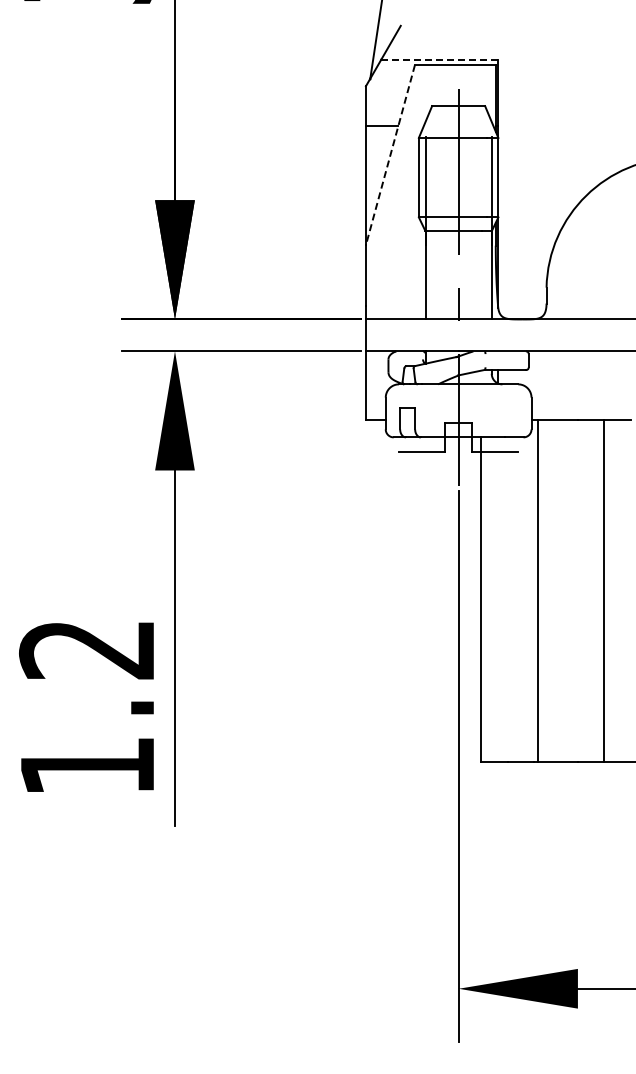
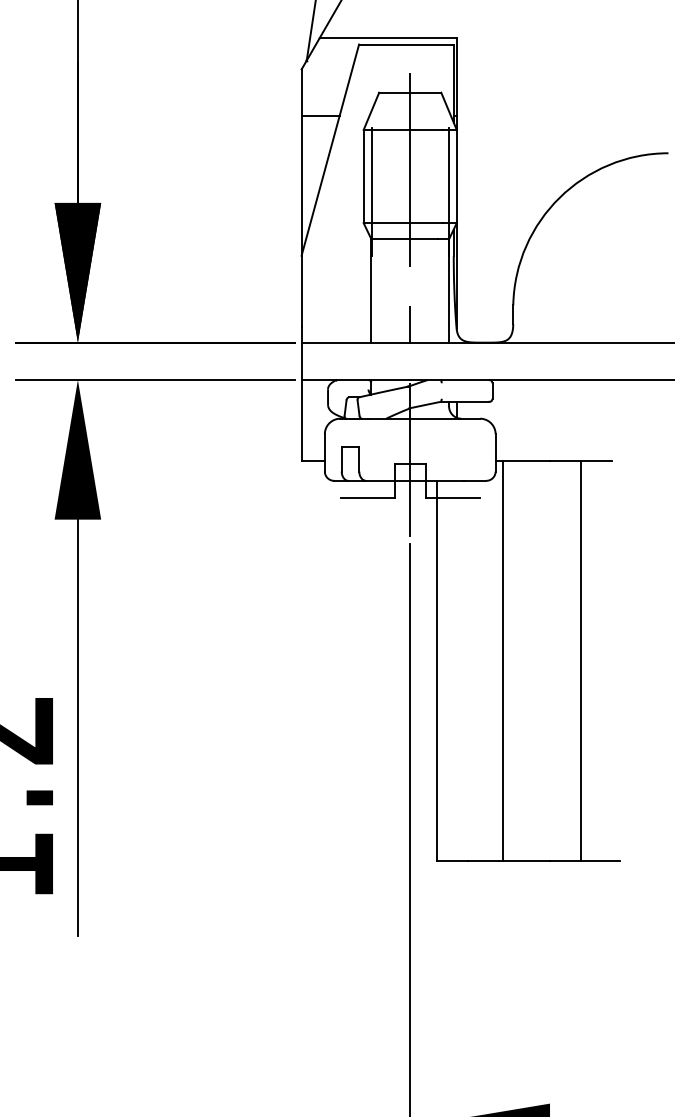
line: (439, 59) -> (387, 38), dashed -> solid
line: (390, 155) -> (330, 150), dashed -> solid

